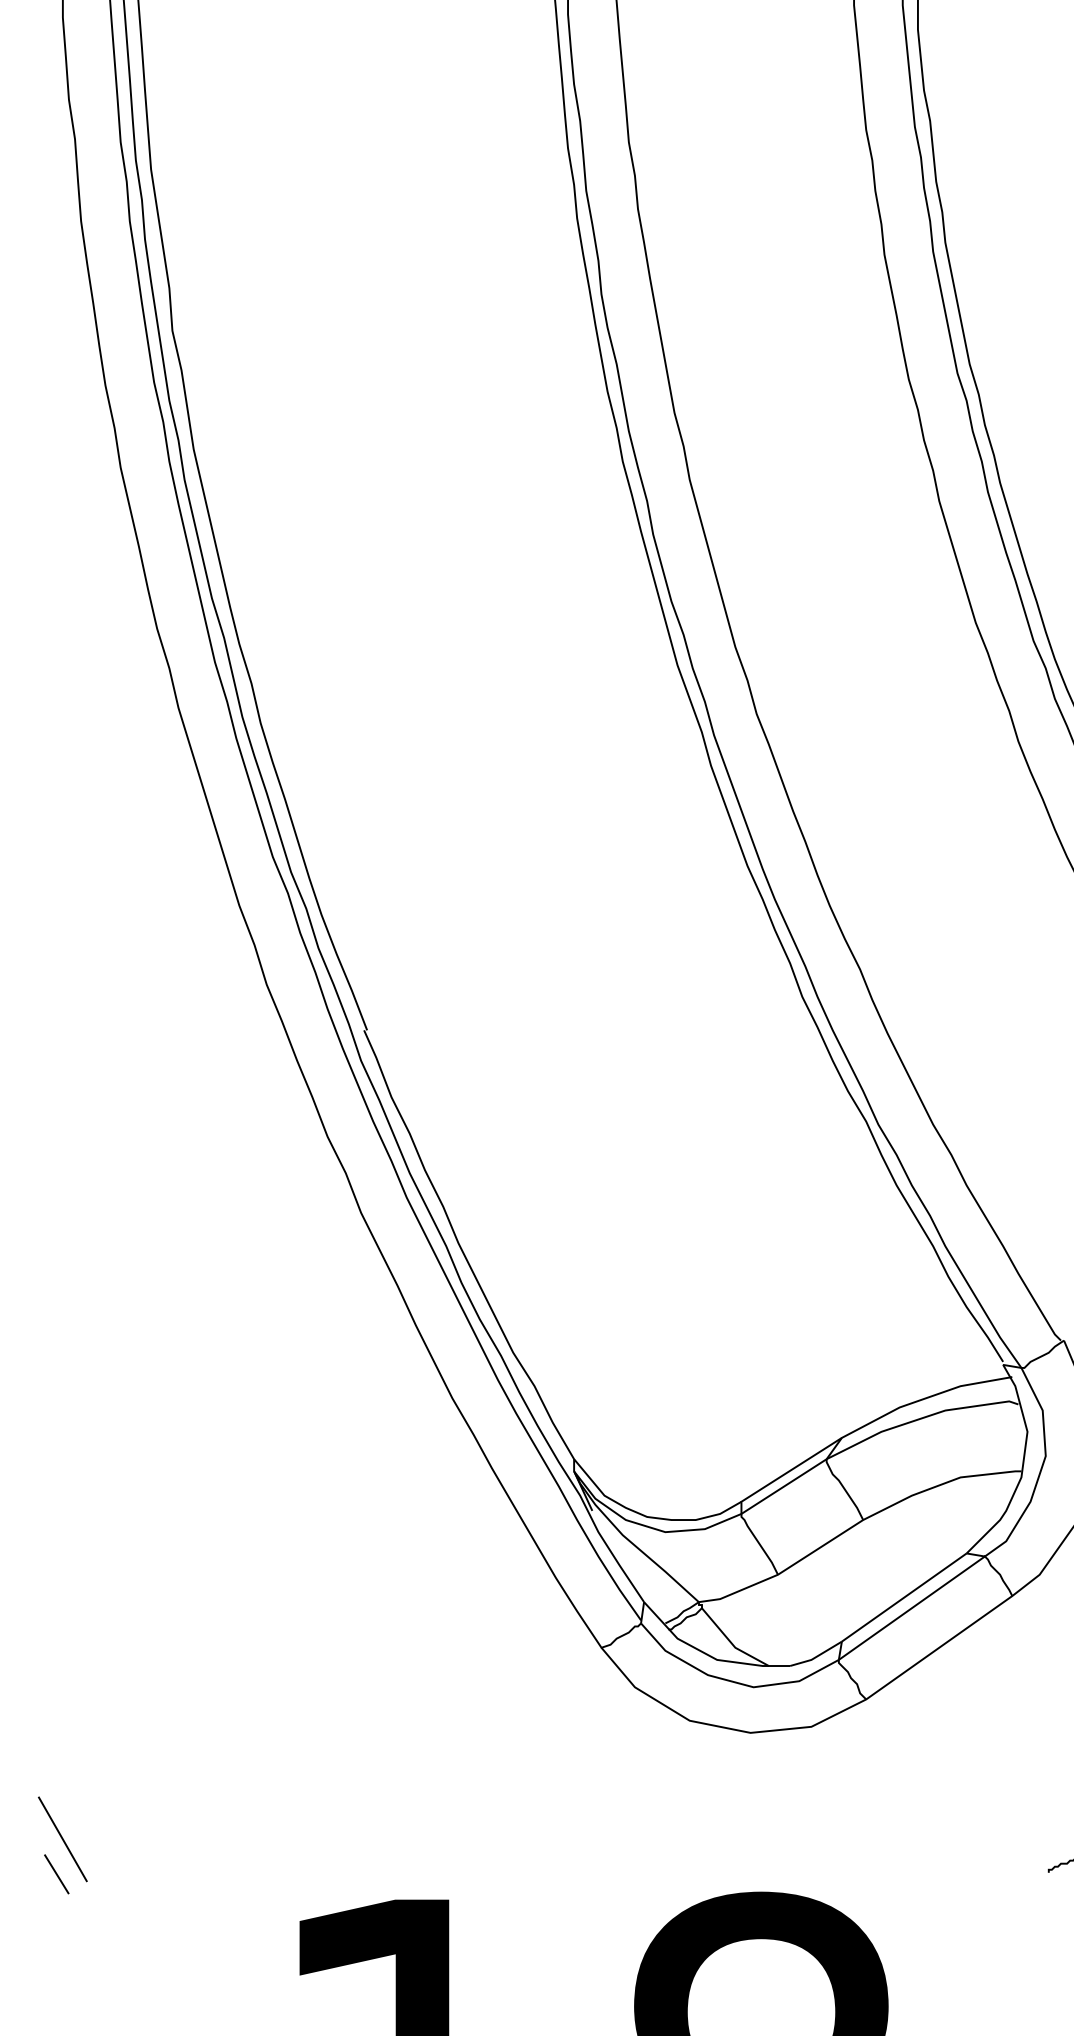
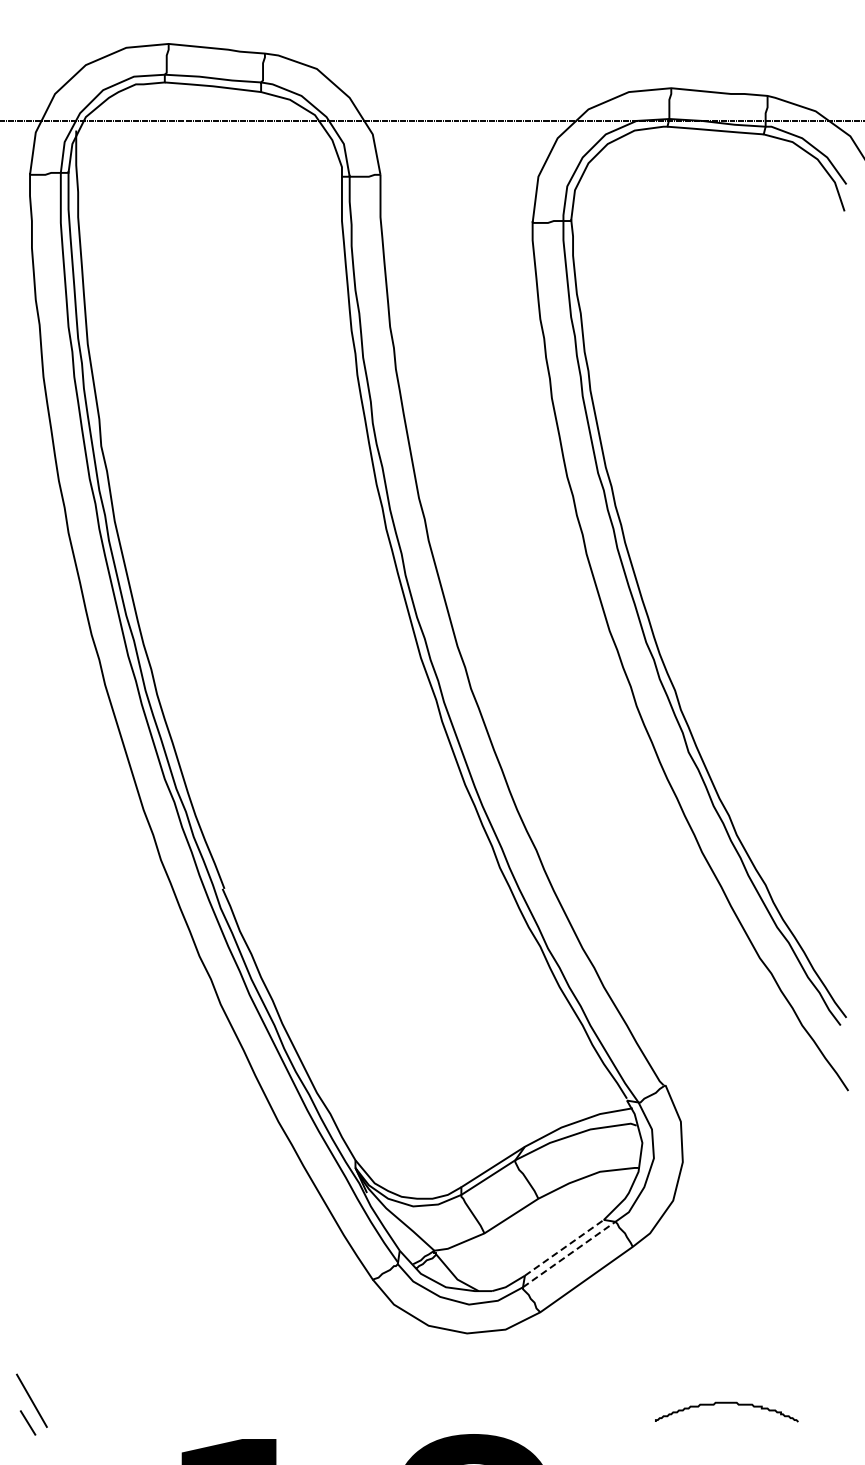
line: (904, 1597) -> (564, 1247), solid -> dashed
line: (912, 1608) -> (569, 1254), solid -> dashed

